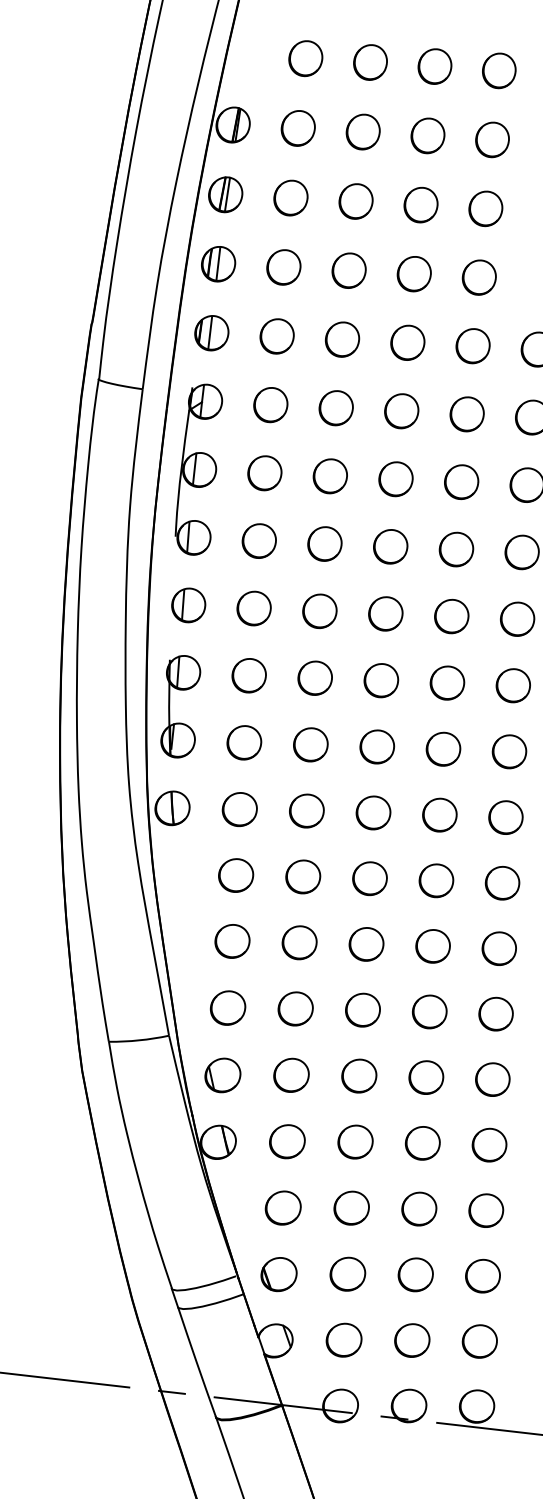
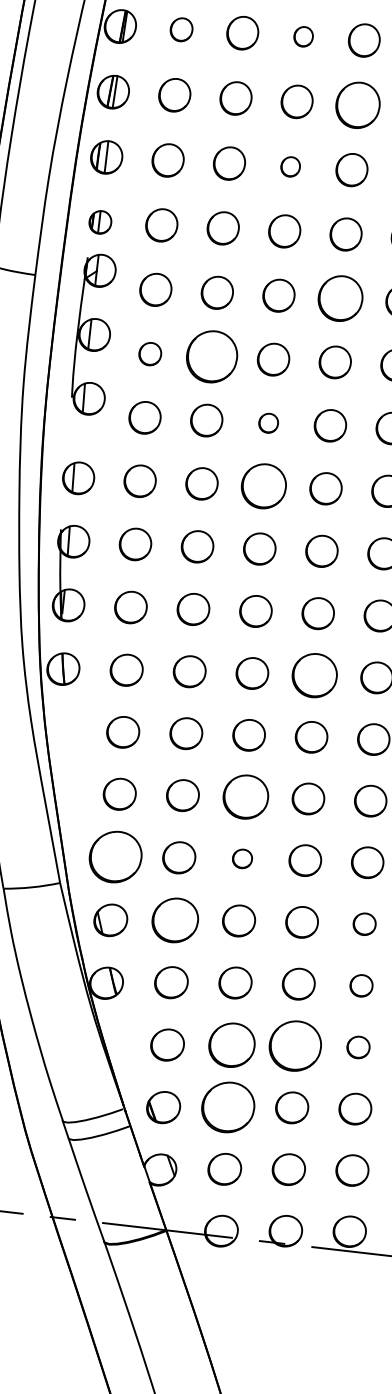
part: (297, 128) -> (180, 29), size x0.7
part: (427, 135) -> (303, 36), size x0.6
part: (485, 208) -> (357, 105), size x1.4
part: (413, 274) -> (290, 167), size x0.6
part: (211, 333) -> (100, 222), size x0.7
part: (466, 414) -> (339, 298), size x1.4
part: (198, 469) -> (93, 334), moved
part: (264, 473) -> (149, 354), size x0.7
part: (329, 476) -> (211, 357), size x1.6
part: (390, 546) -> (268, 422), size x0.6
part: (385, 613) -> (263, 485), size x1.4
part: (439, 814) -> (314, 674), size x1.4
part: (366, 944) -> (245, 797), size x1.4
part: (227, 1007) -> (115, 856), size x1.6
part: (362, 1009) -> (242, 858), size x0.6
part: (291, 1074) -> (175, 919), size x1.4
part: (492, 1079) -> (364, 924), size x0.7
part: (489, 1144) -> (361, 985), size x0.7
part: (351, 1207) -> (231, 1044), size x1.4
part: (419, 1208) -> (295, 1045), size x1.6
part: (486, 1210) -> (358, 1047), size x0.7
part: (347, 1273) -> (227, 1106), size x1.6

